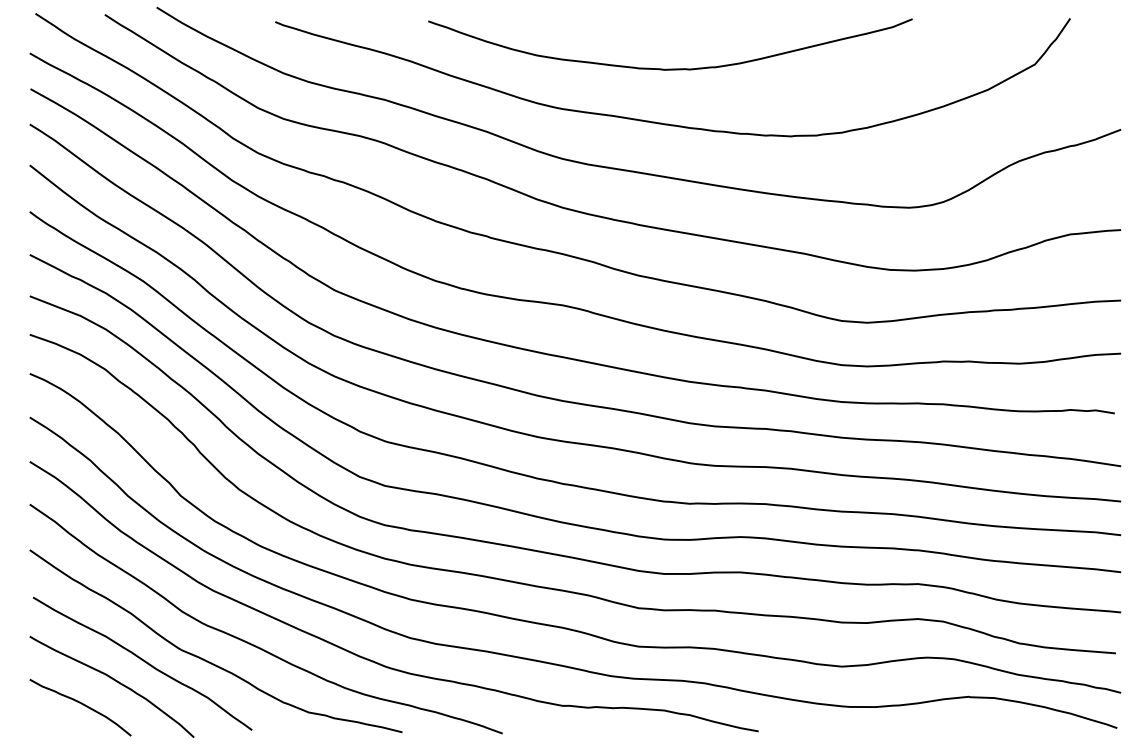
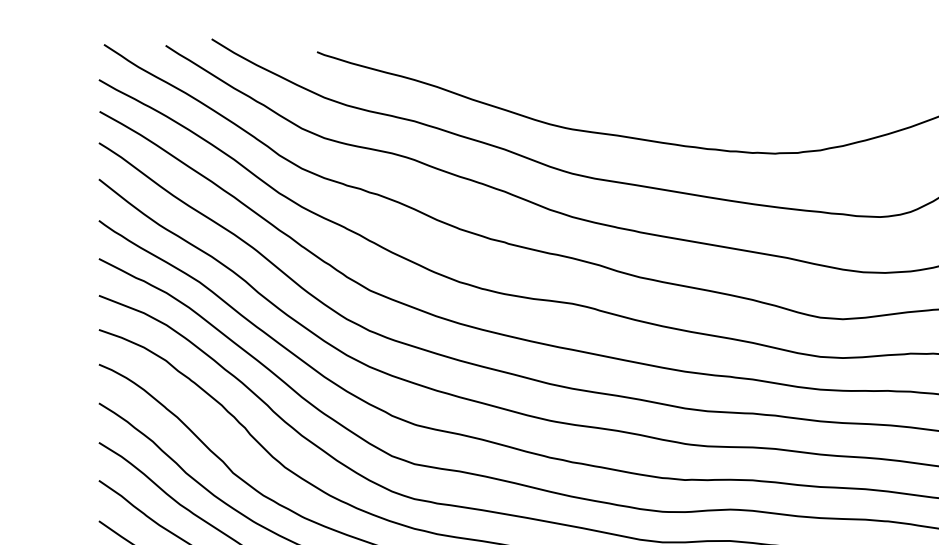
curve: (670, 68) -> (668, 93), removed

